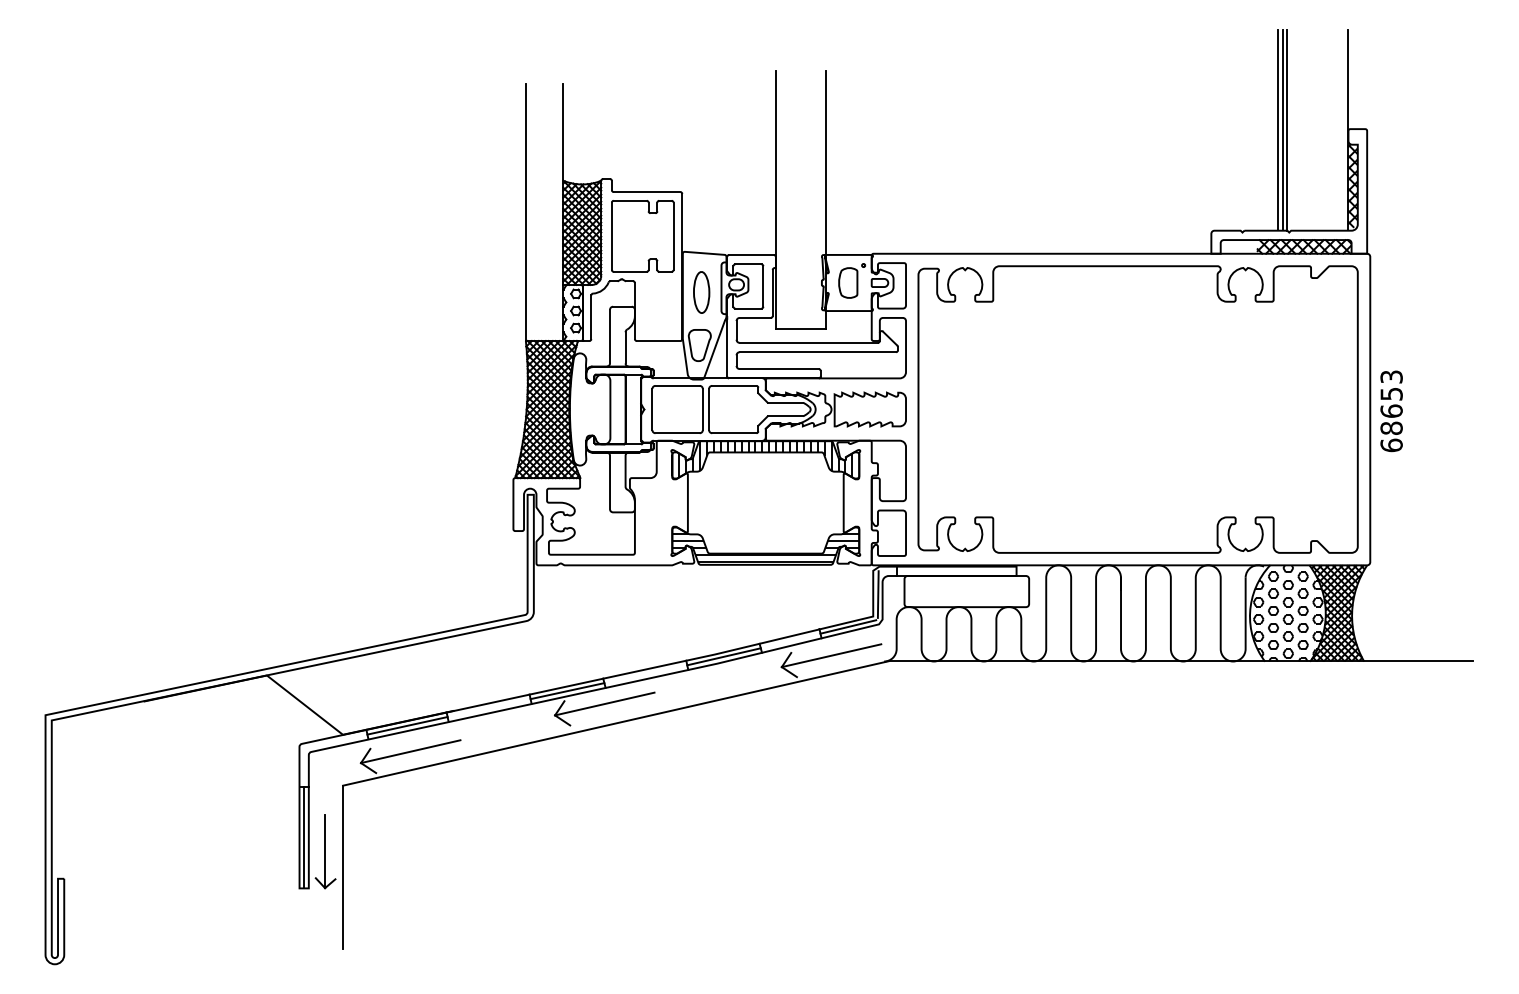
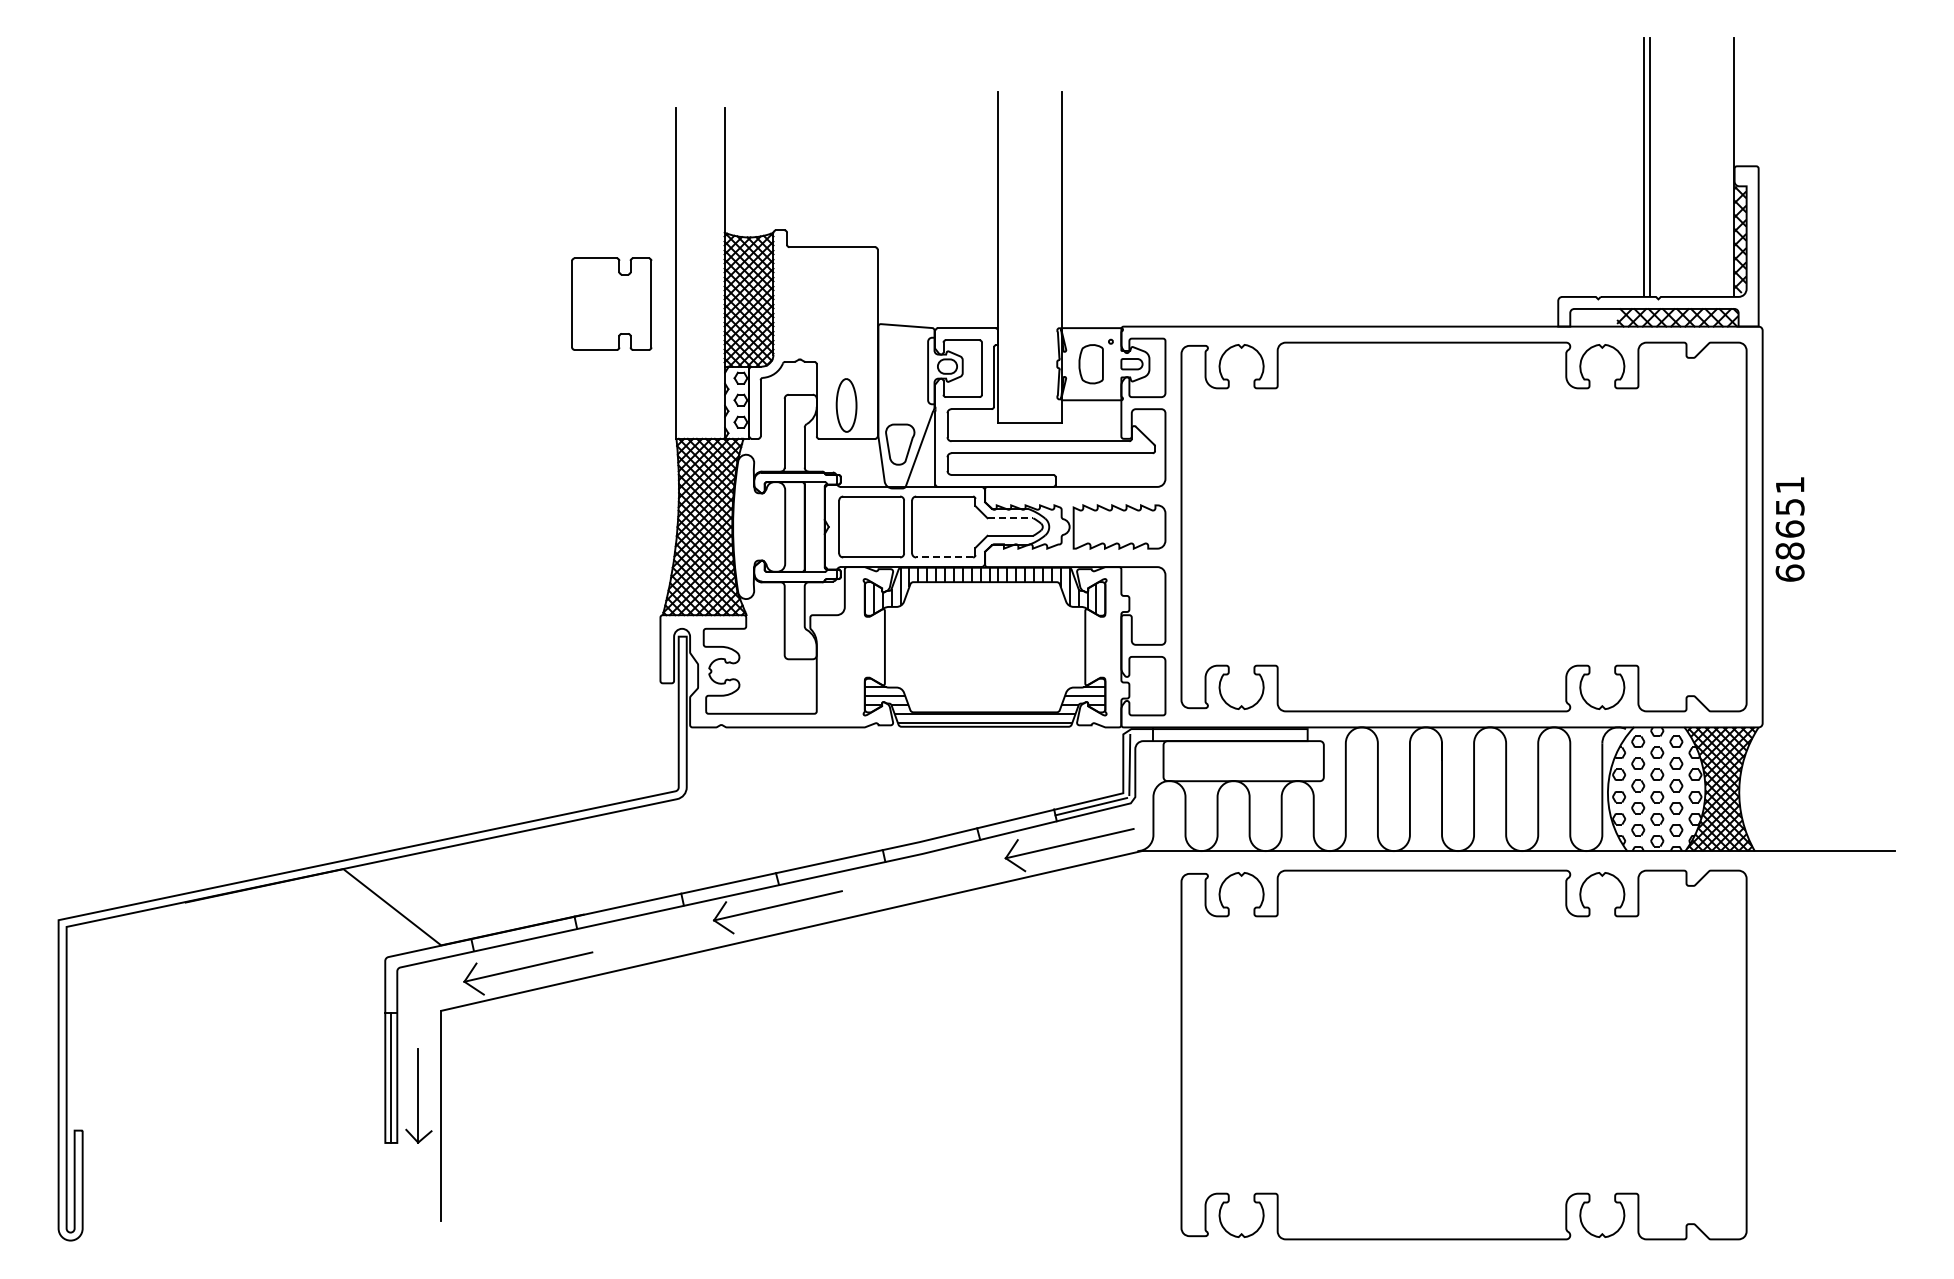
line: (1287, 130) -> (1656, 167), removed
part: (642, 235) -> (611, 303), moved
part: (701, 292) -> (846, 405), moved
text: (1391, 377) -> (1789, 485), 68653 -> 68651
line: (785, 402) -> (1010, 518), solid -> dashed
line: (734, 433) -> (944, 557), solid -> dashed
line: (724, 657) -> (931, 845), removed
line: (567, 690) -> (729, 888), removed
line: (406, 725) -> (523, 933), removed
part: (1137, 819) -> (1463, 1054), added

